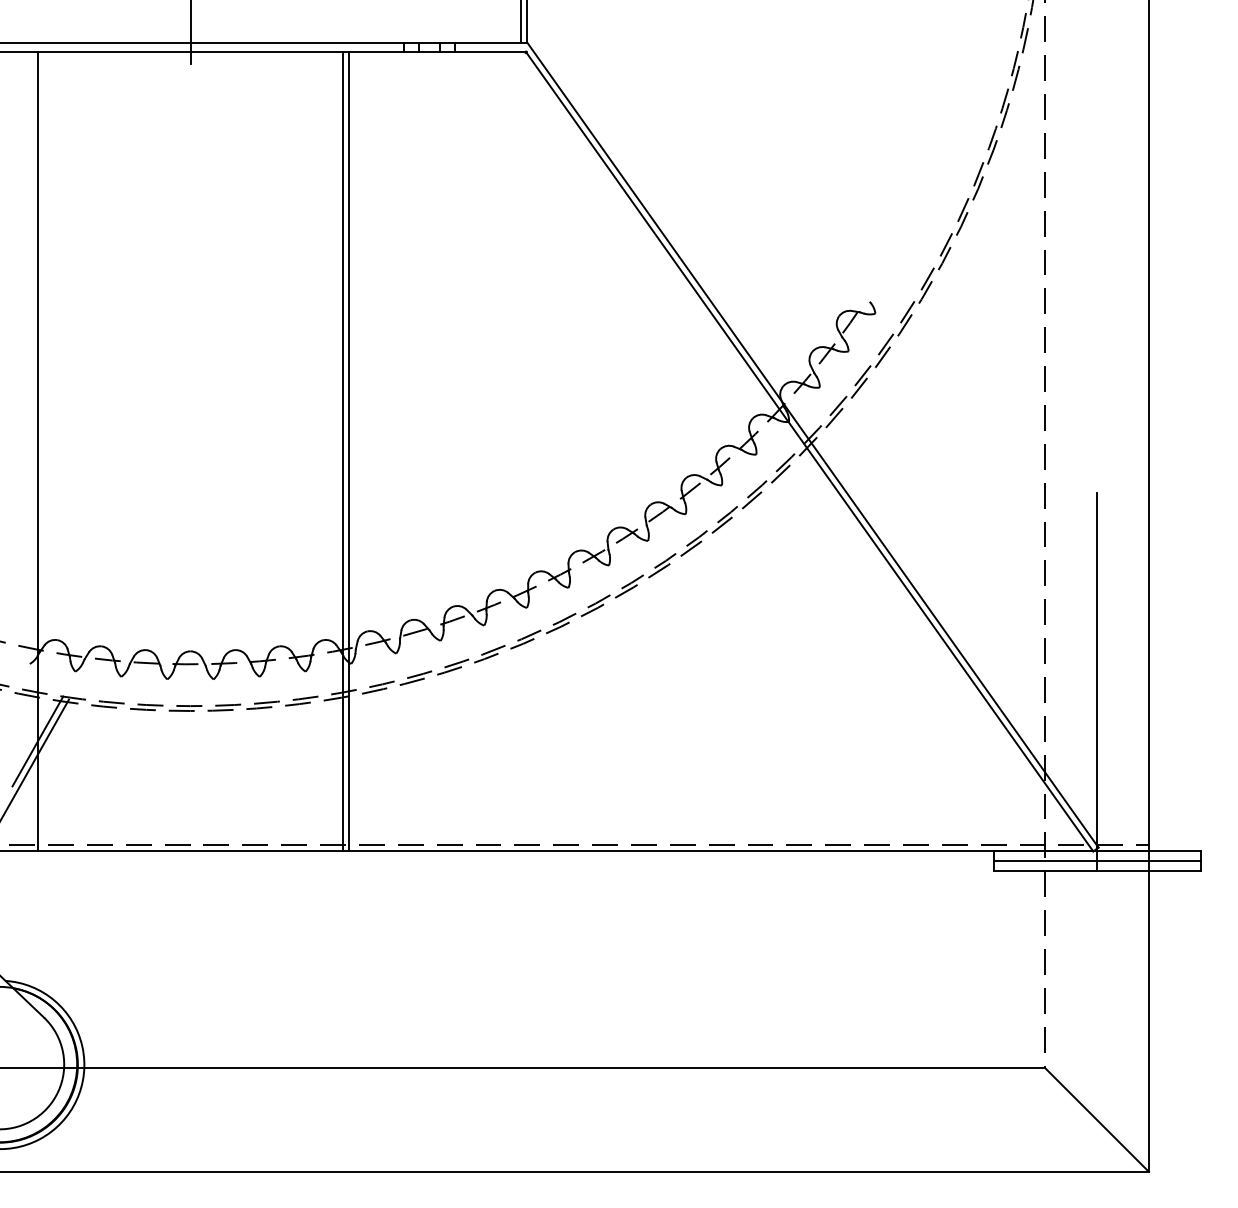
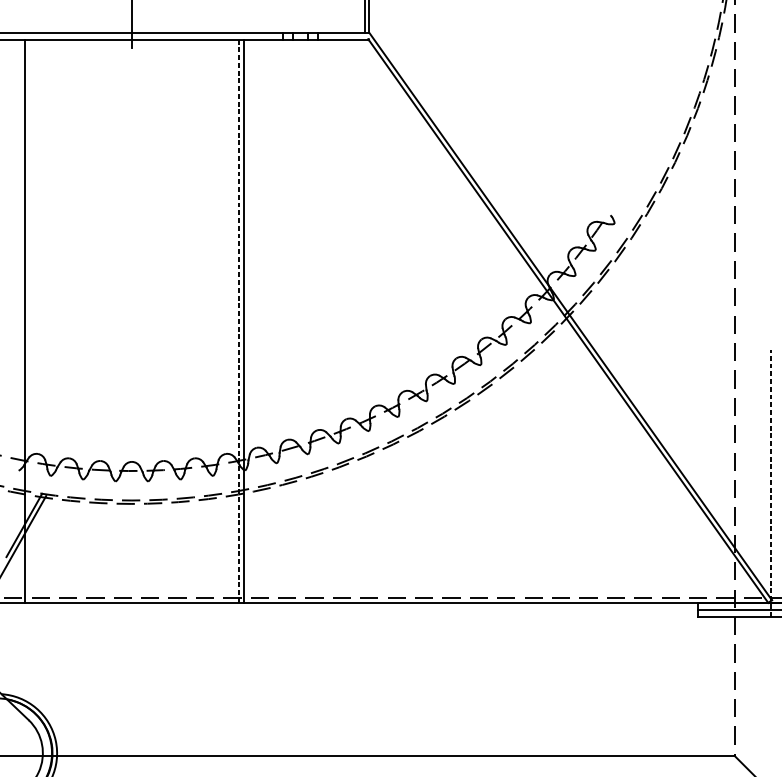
line: (342, 451) -> (239, 321), solid -> dashed
line: (1097, 682) -> (771, 483), solid -> dashed

